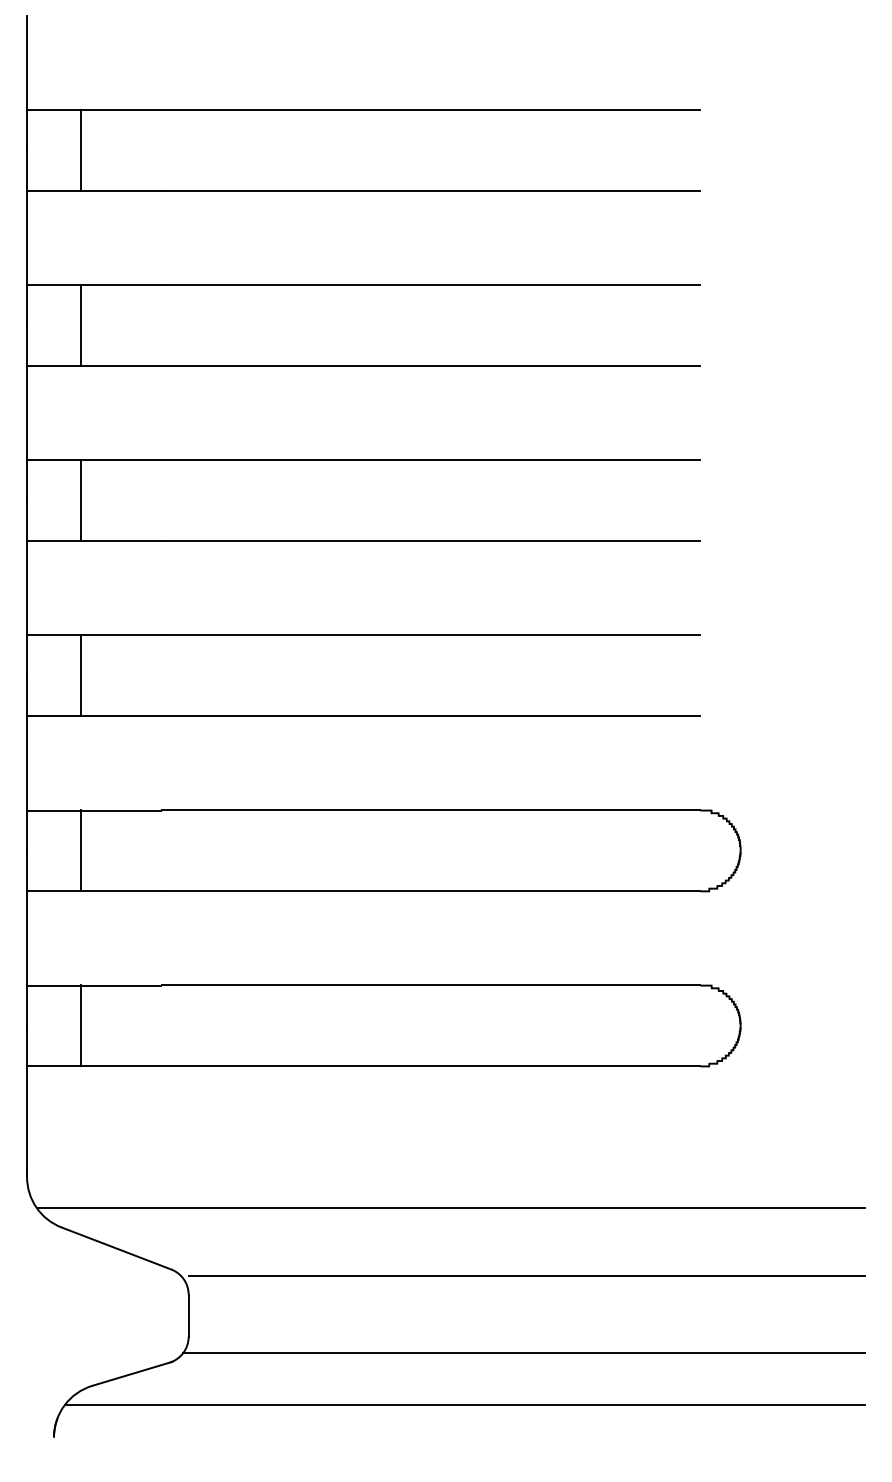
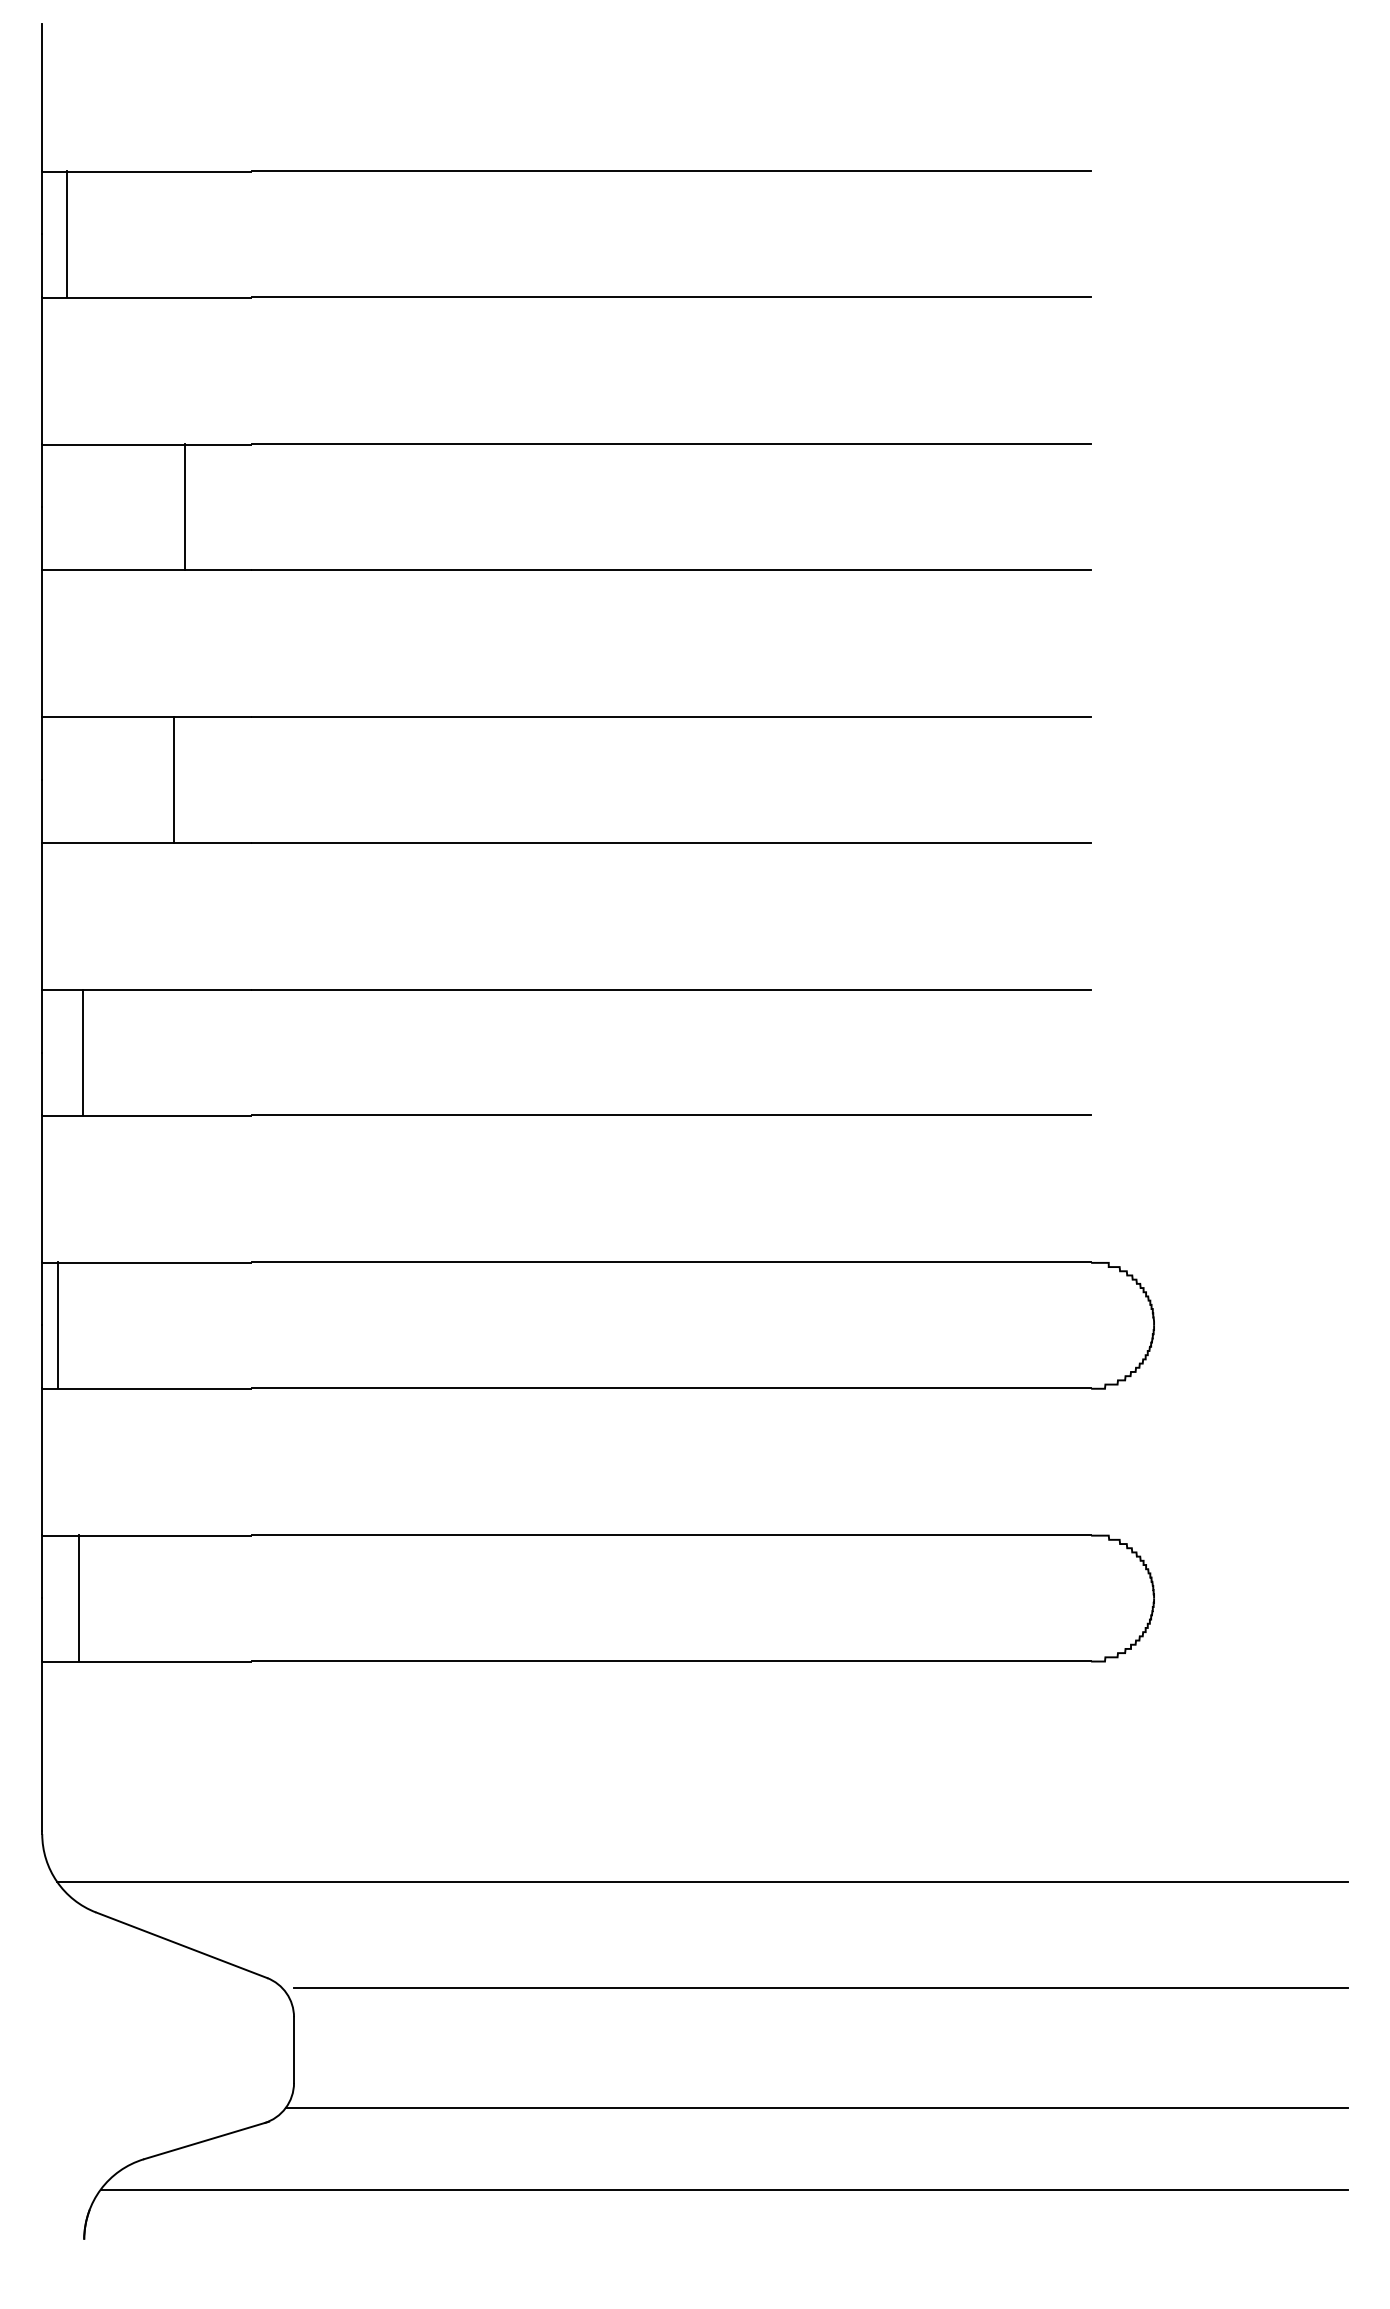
line: (80, 149) -> (66, 232), moved
line: (80, 325) -> (184, 507), moved
line: (80, 500) -> (173, 779), moved
line: (80, 675) -> (81, 1052), moved
line: (80, 850) -> (56, 1325), moved
line: (80, 1025) -> (78, 1597), moved

